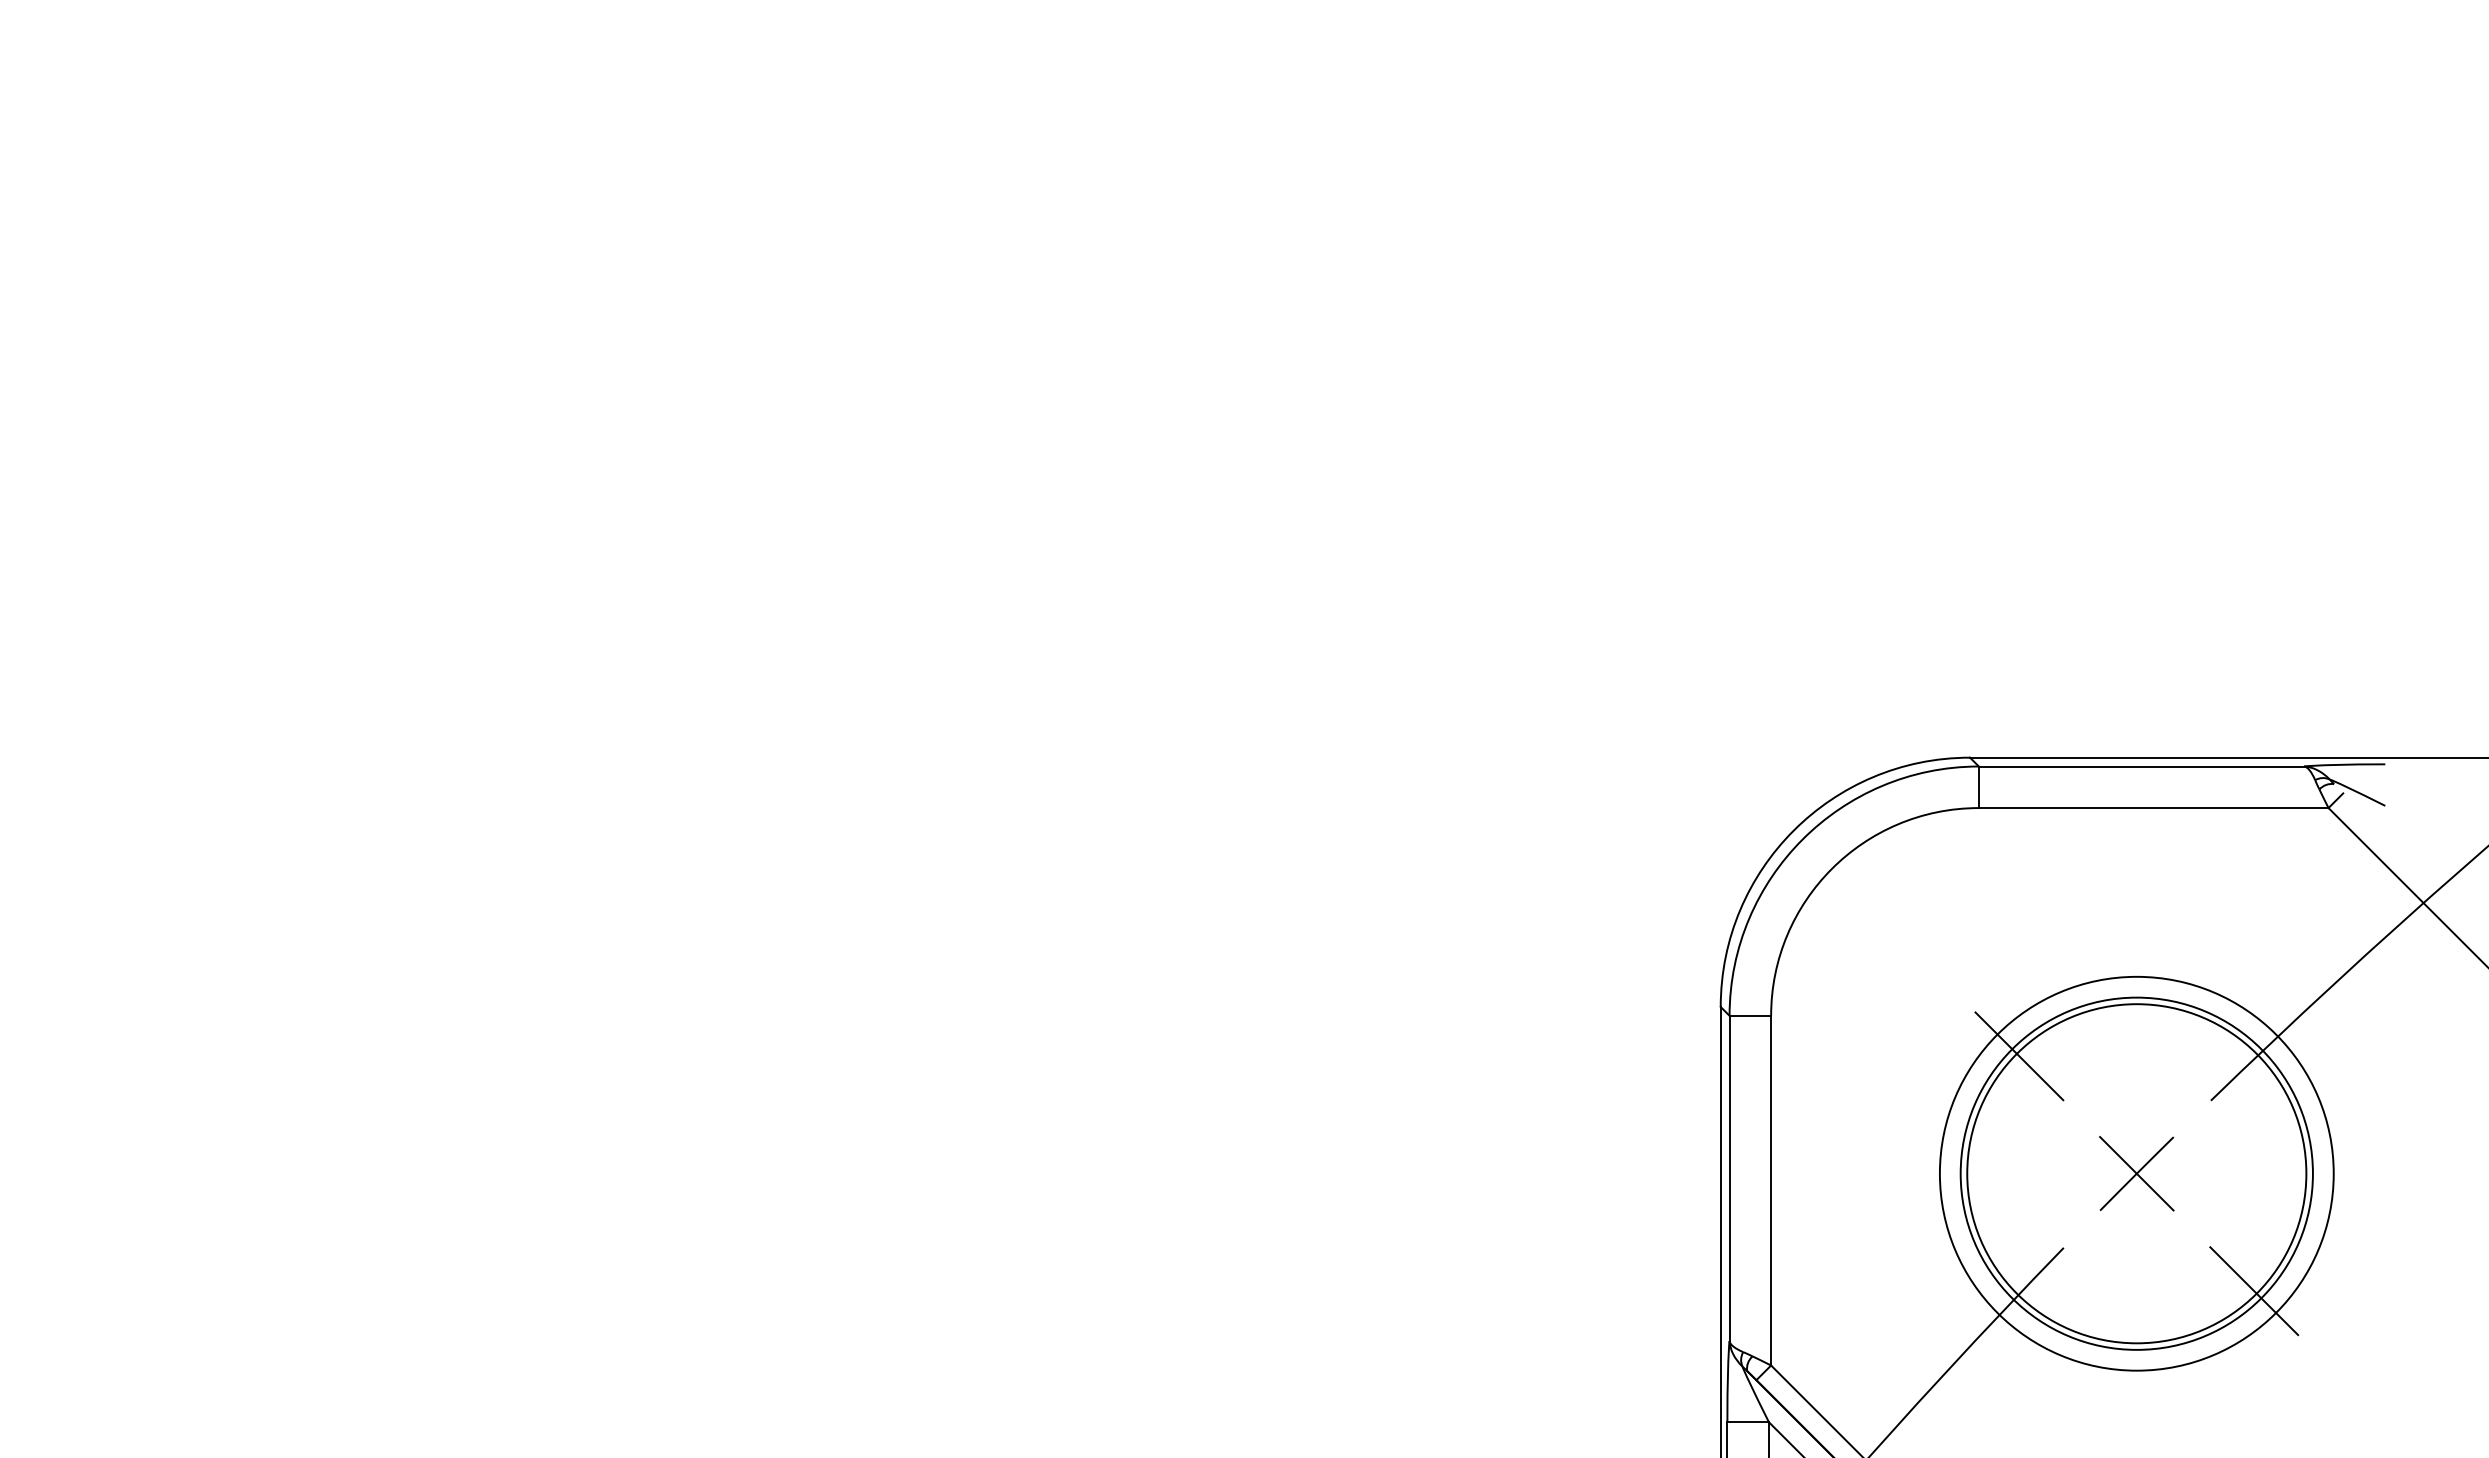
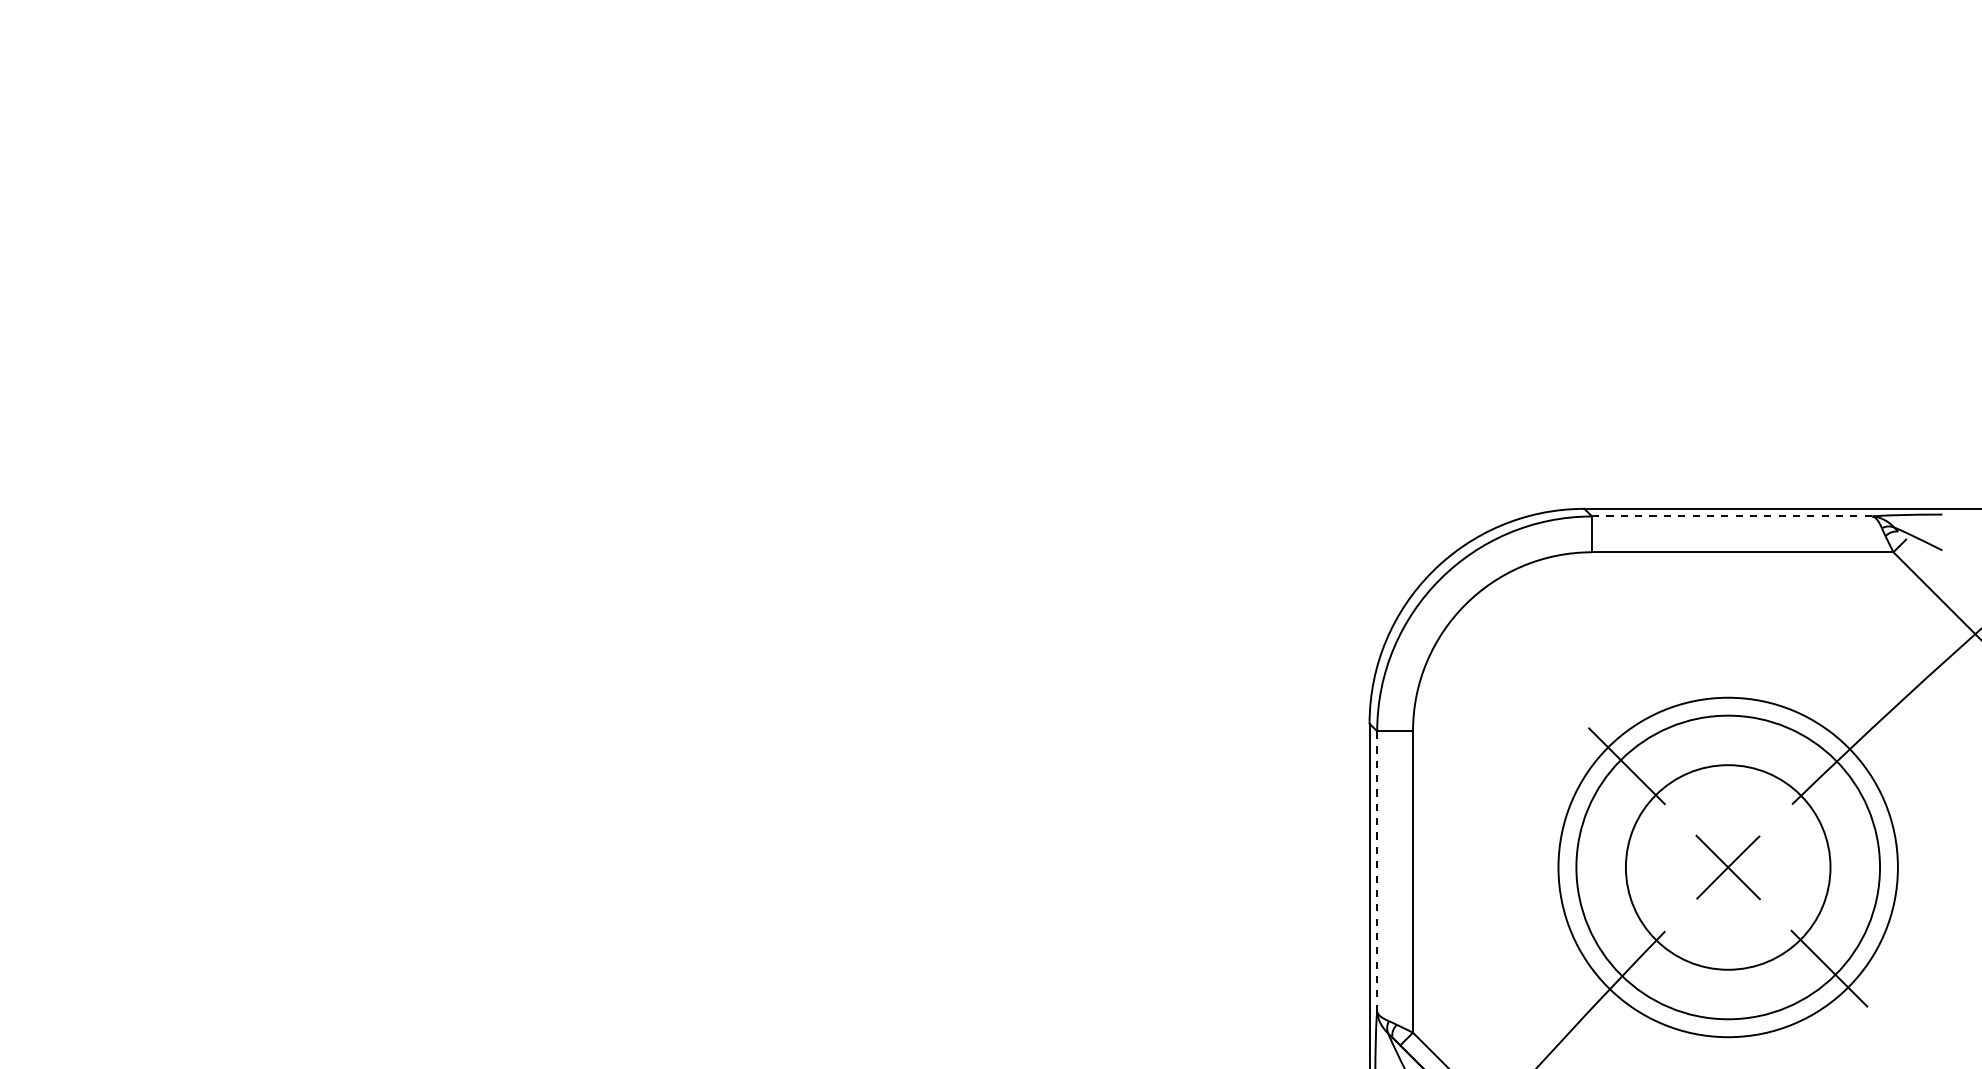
line: (2141, 766) -> (1732, 516), solid -> dashed
circle: (2136, 1173) -> (1727, 867), size x0.7
line: (1729, 1178) -> (1377, 871), solid -> dashed

